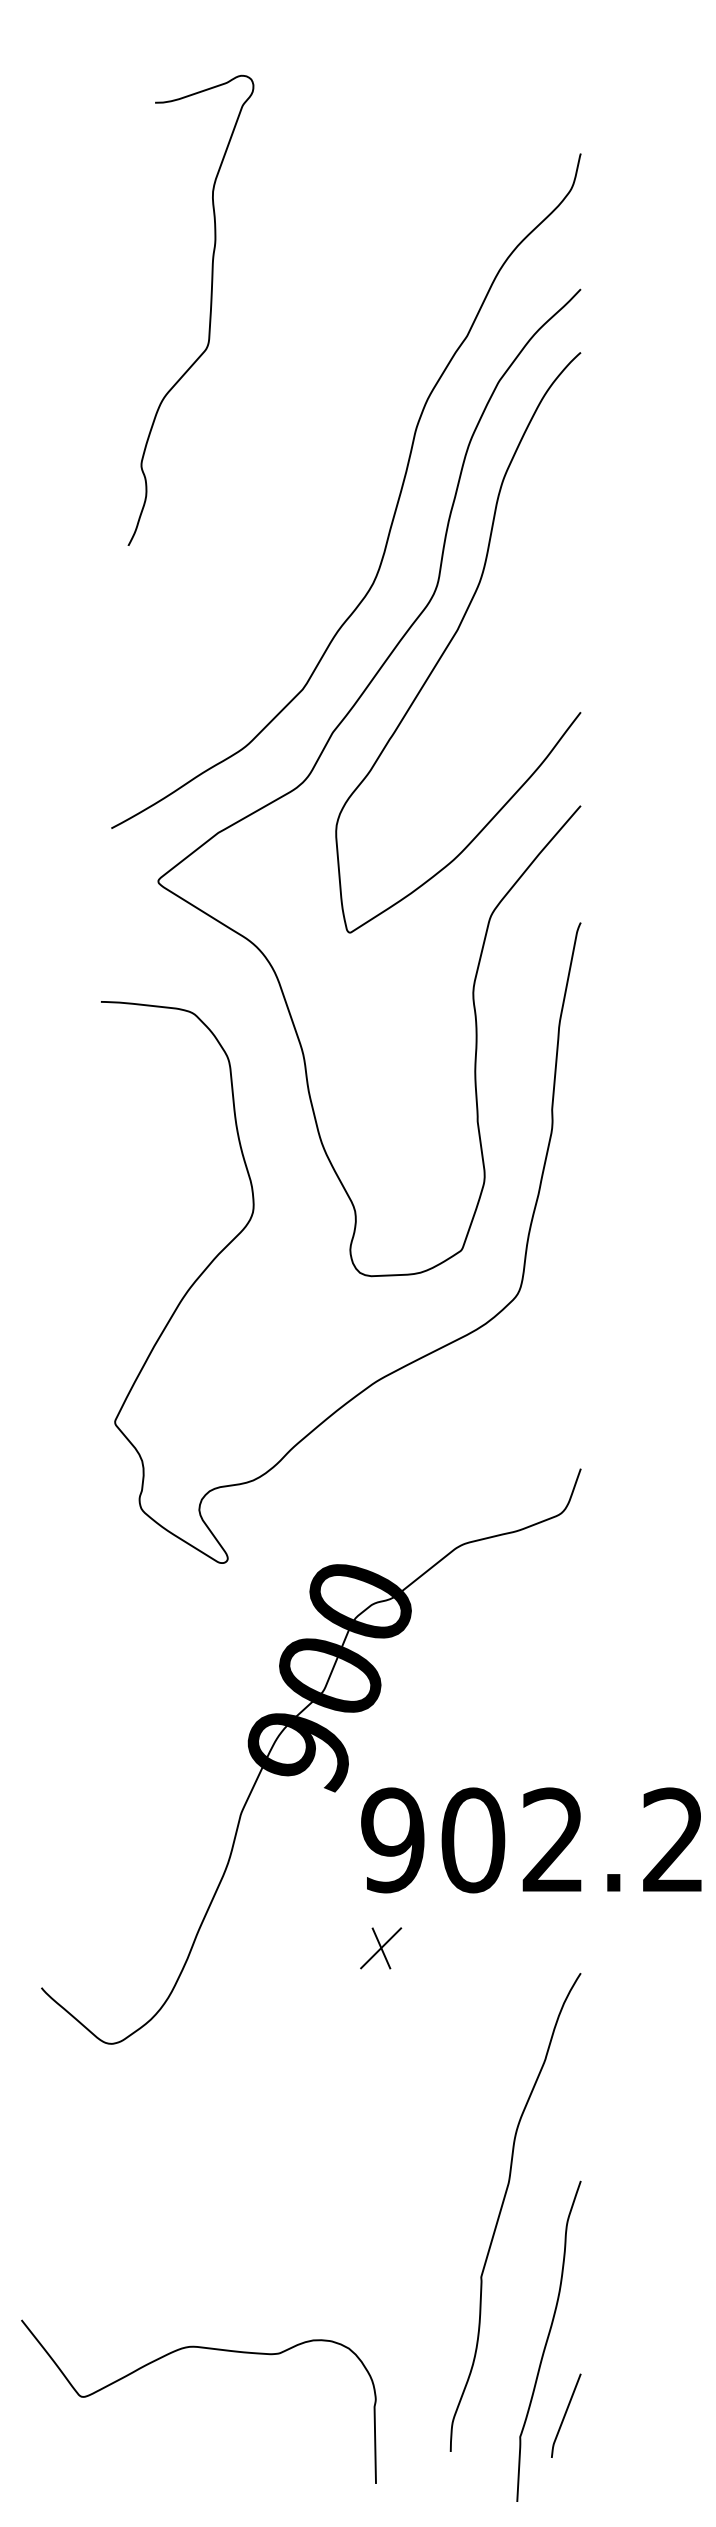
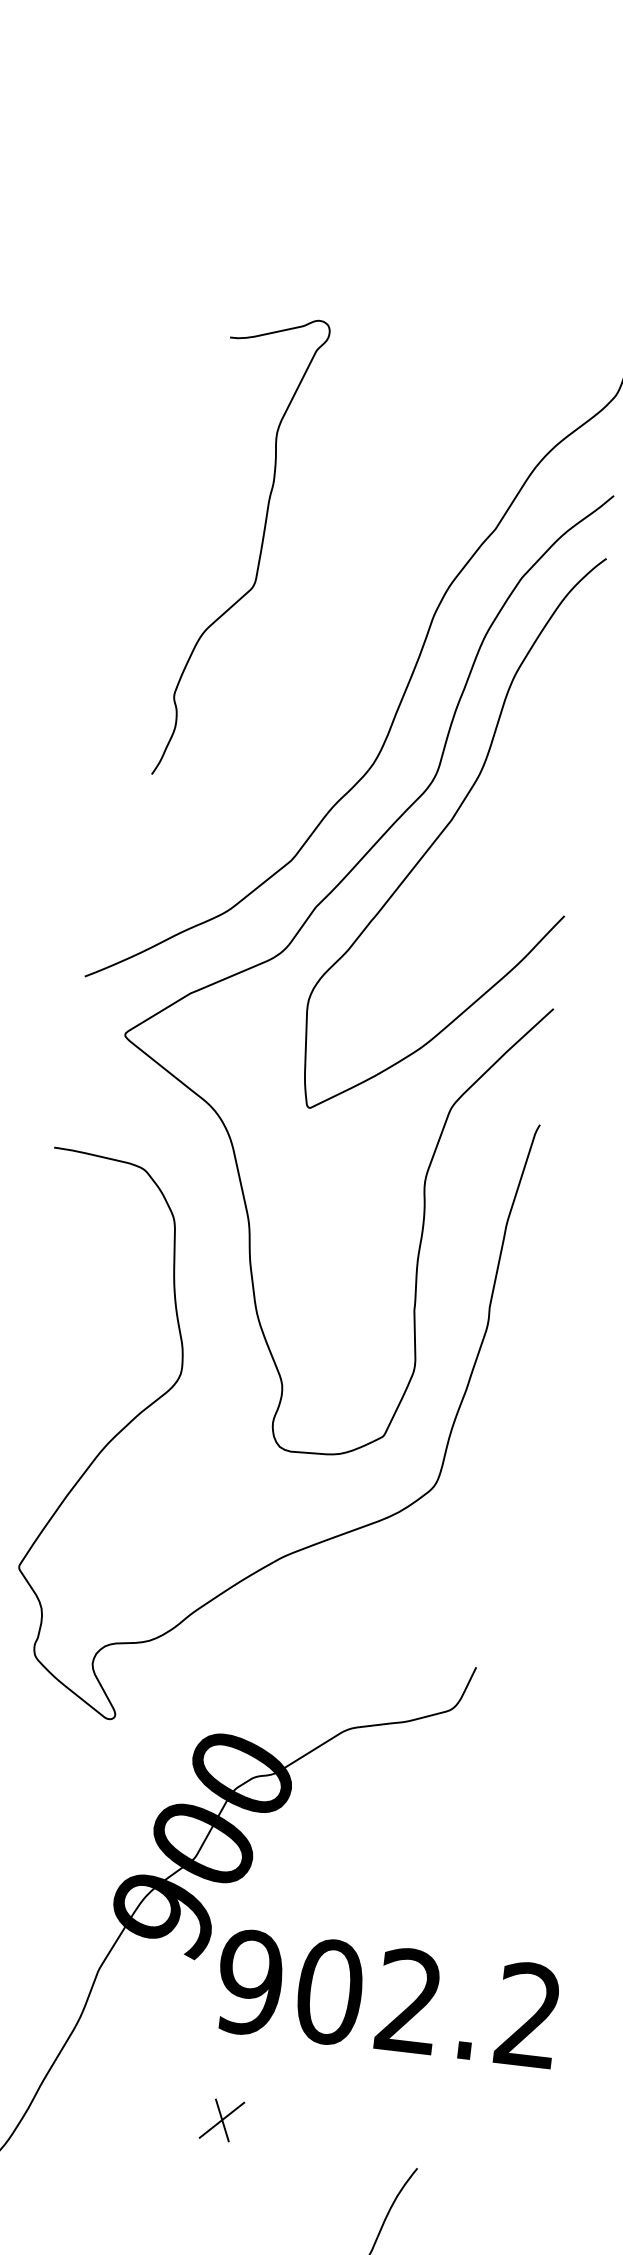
curve: (209, 312) -> (259, 552), moved
text: (531, 1840) -> (387, 1998), moved

